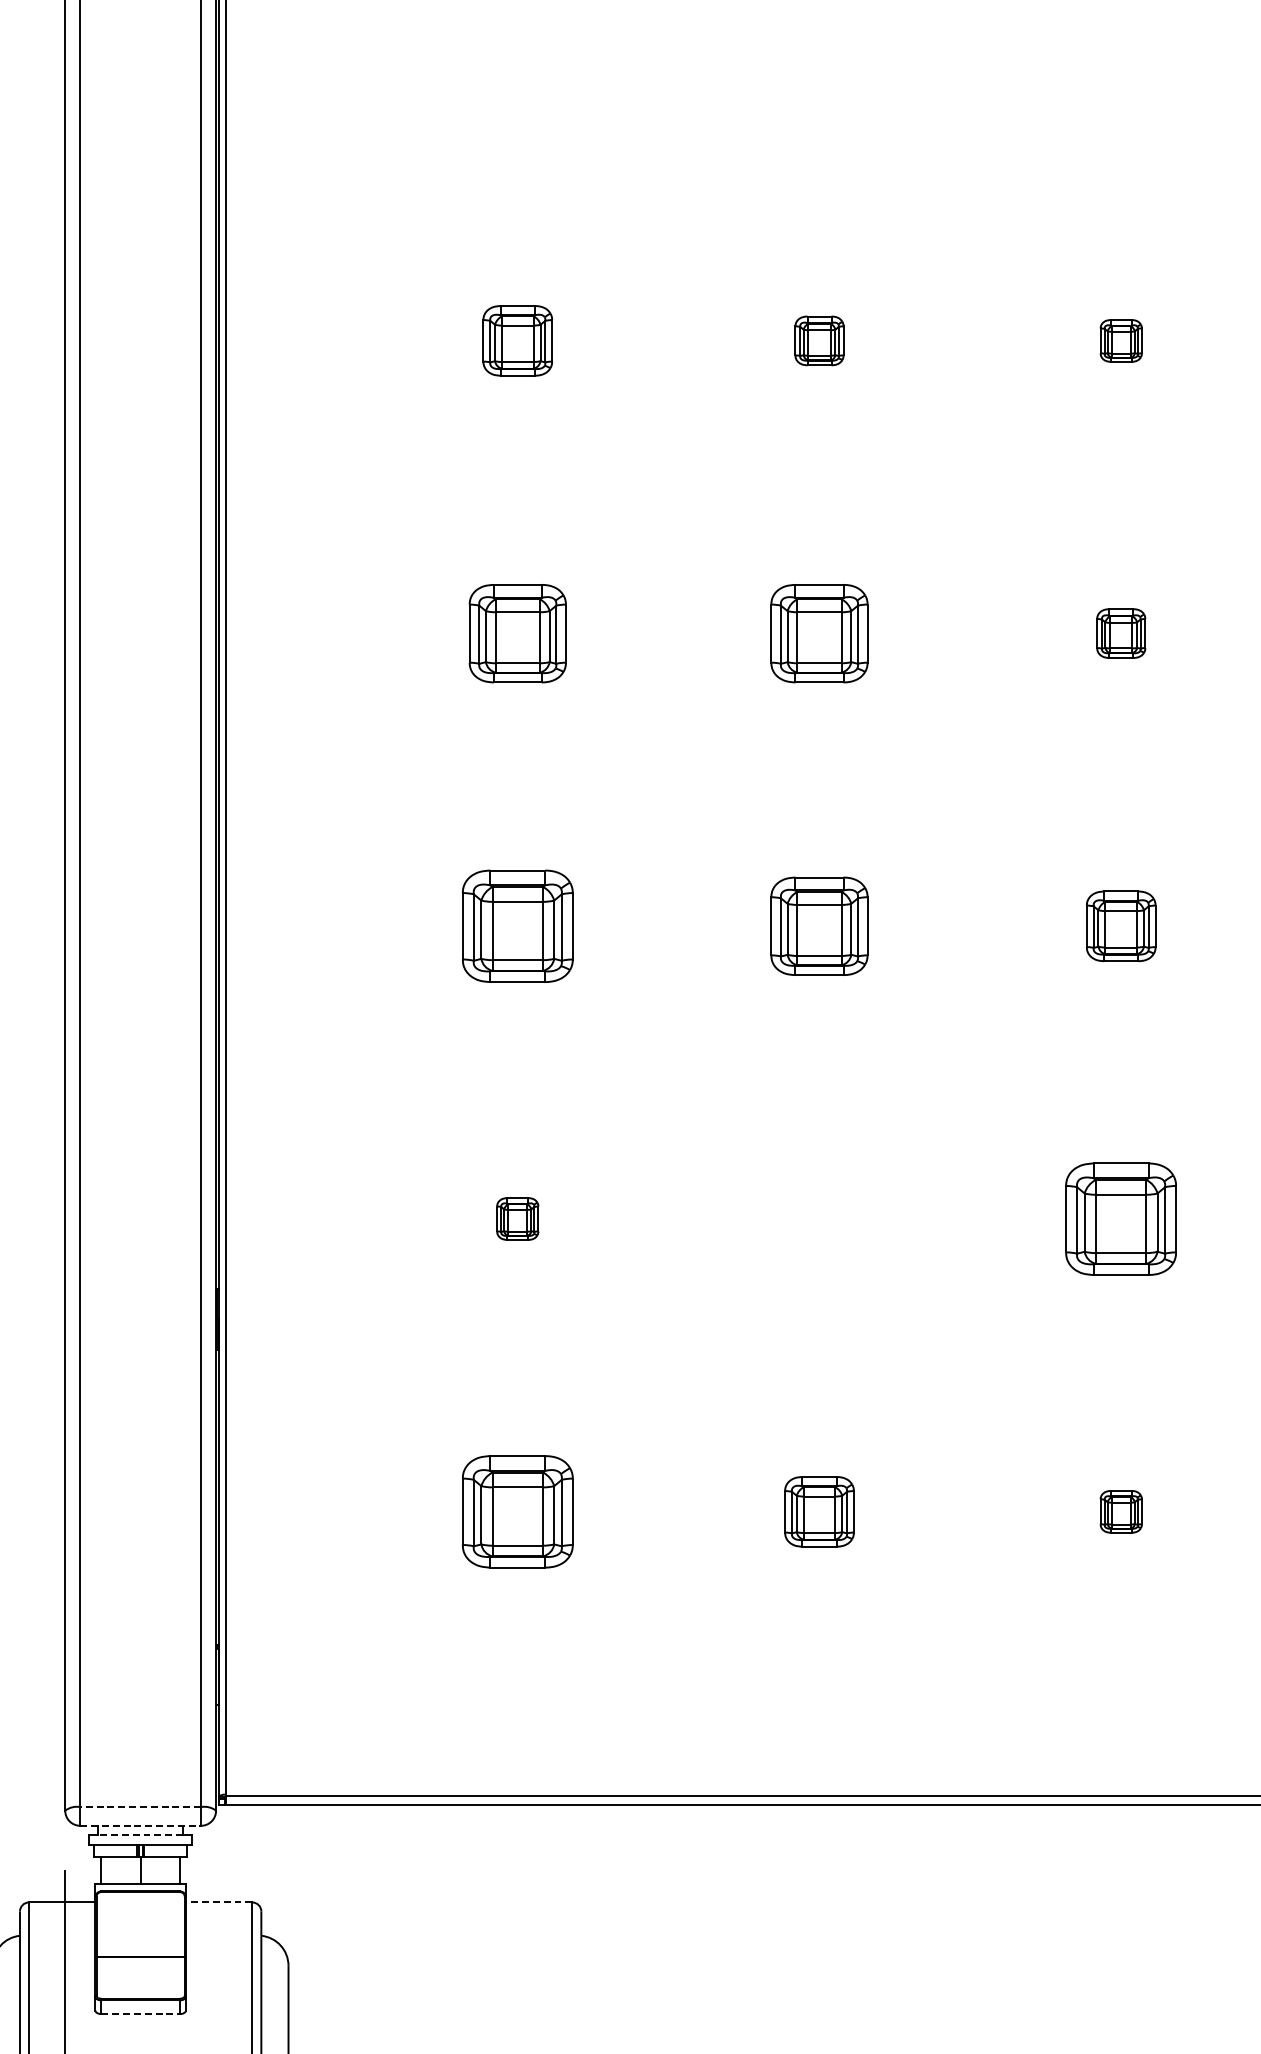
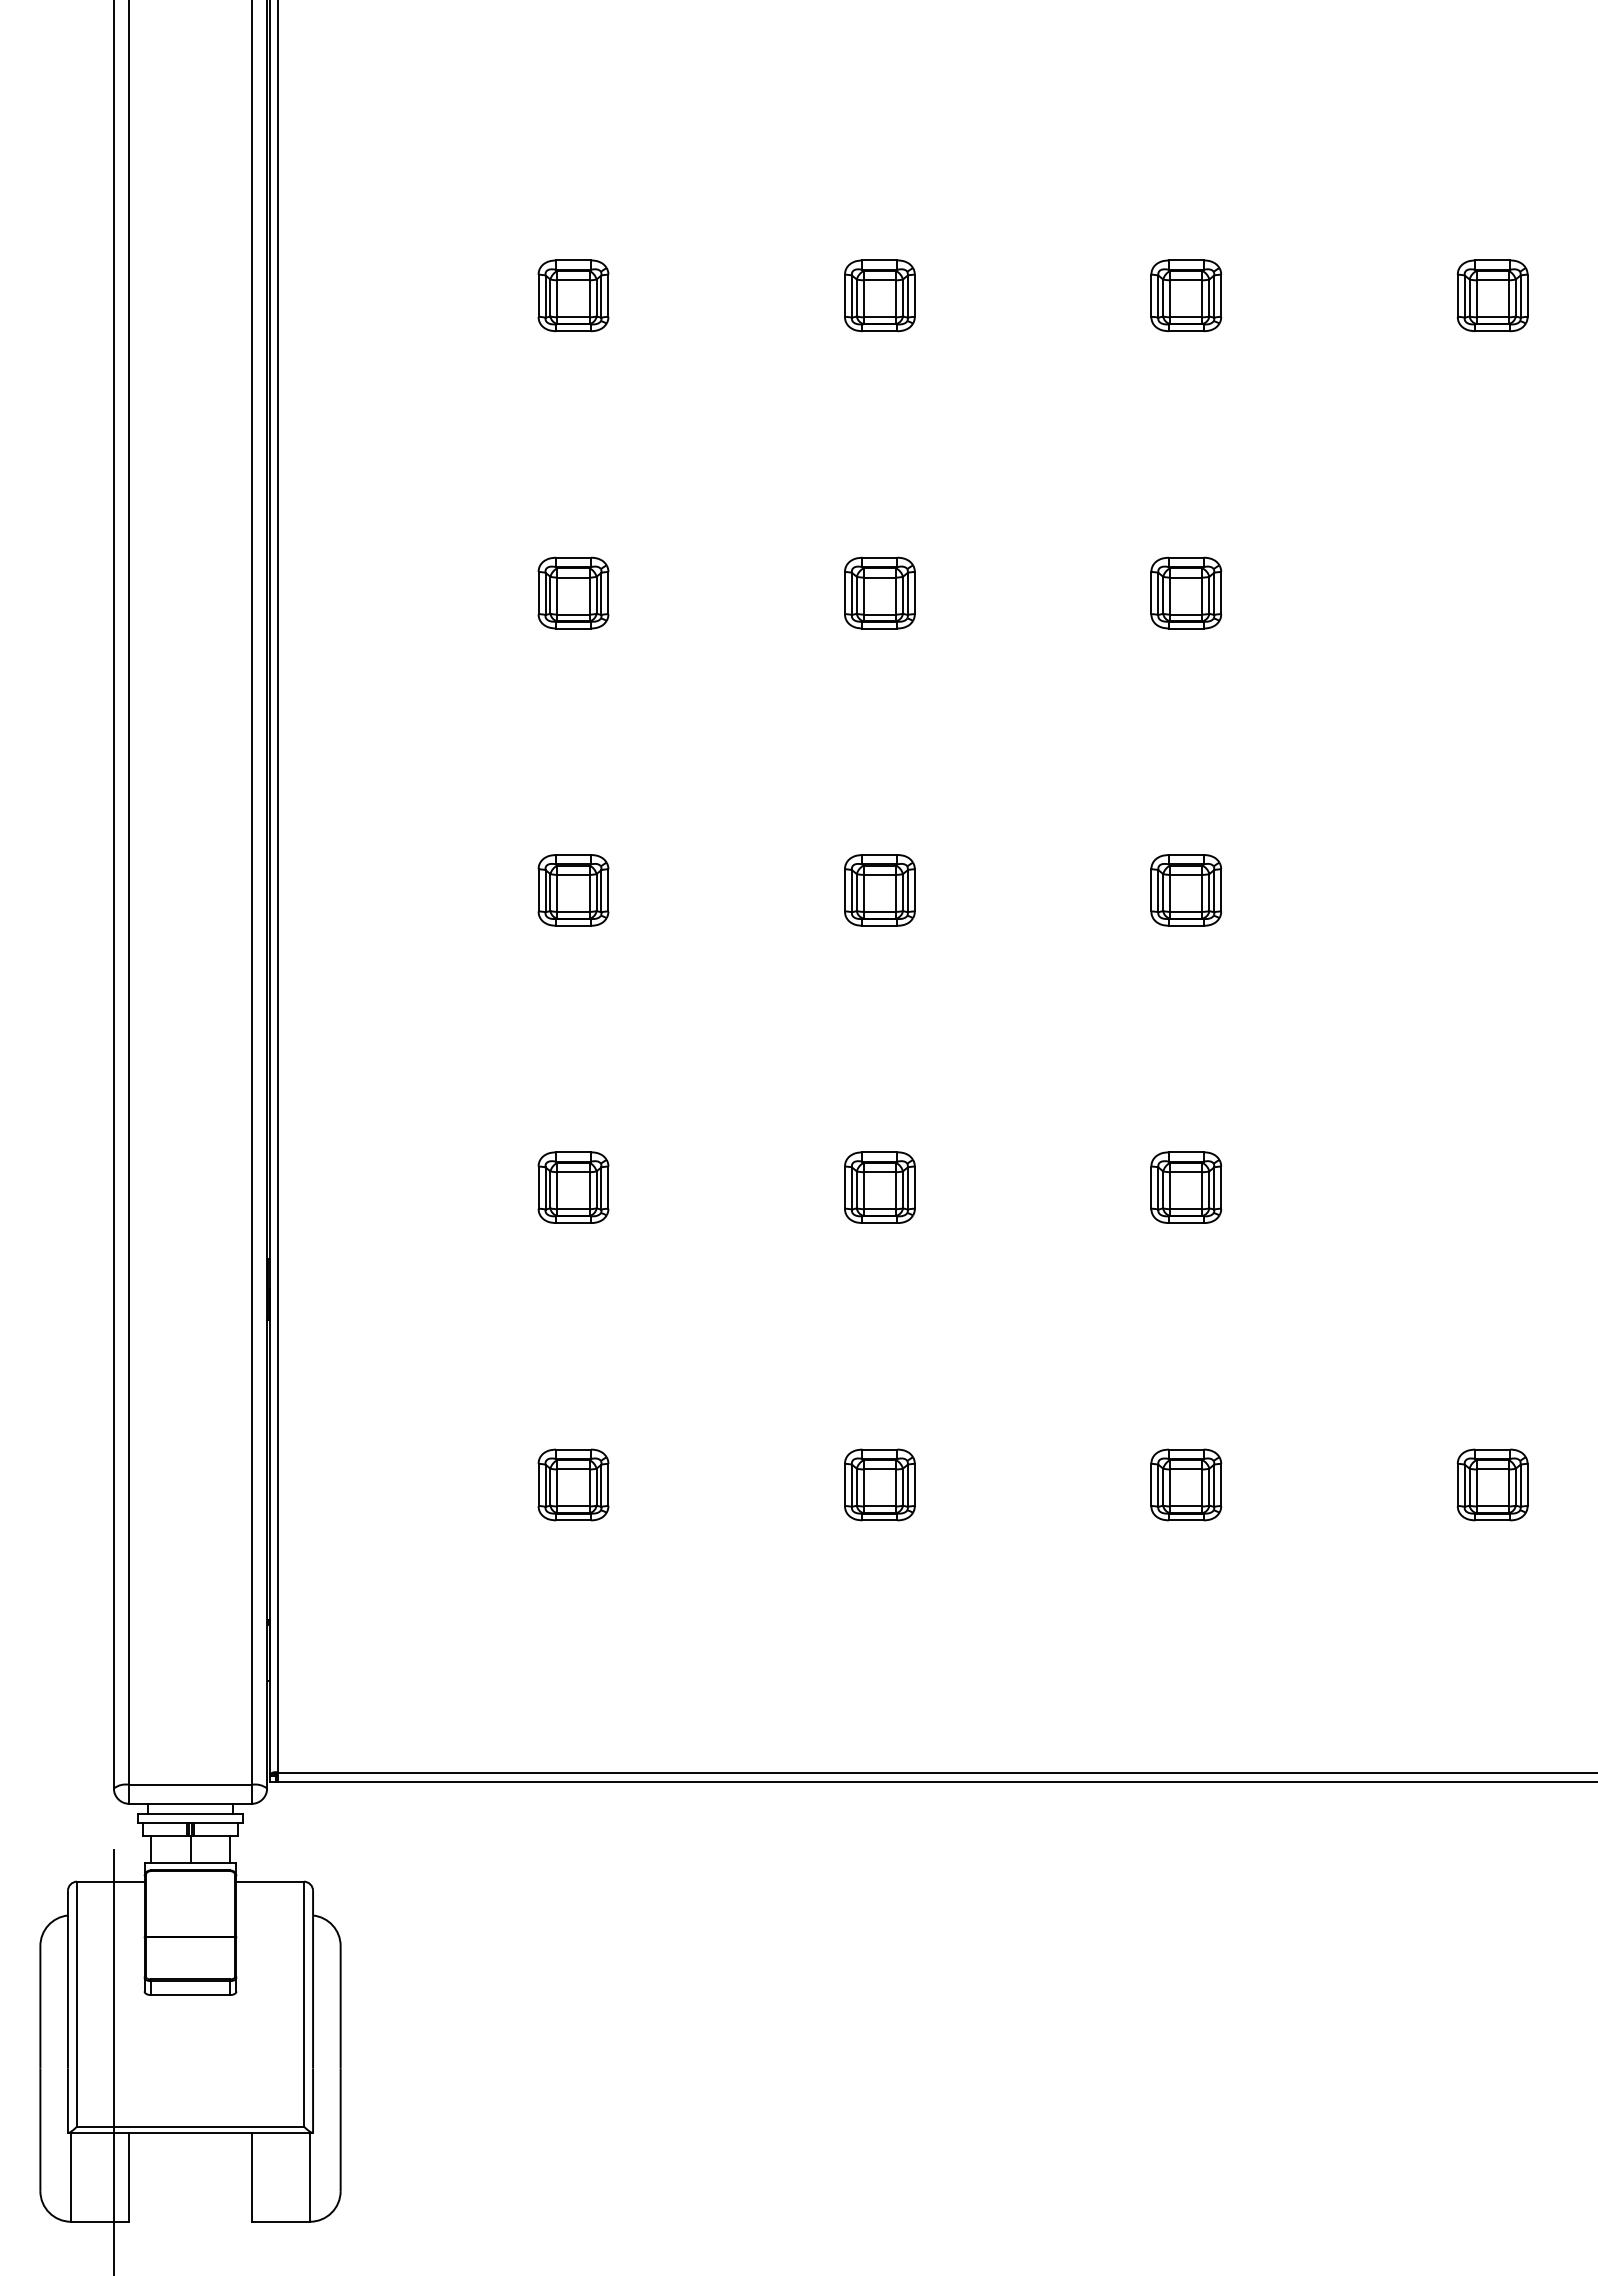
part: (819, 340) -> (879, 295), size x1.43
part: (1121, 340) -> (1186, 295), size x1.67
part: (517, 633) -> (573, 592), size x0.71
part: (819, 633) -> (879, 592), size x0.71
part: (1121, 633) -> (1186, 592), size x1.43
part: (517, 926) -> (573, 890), size x0.62
part: (819, 926) -> (879, 890), size x0.71
part: (517, 1218) -> (573, 1187), size x1.67
part: (819, 1218) -> (879, 1187), added
part: (1121, 1218) -> (1186, 1187), size x0.62
part: (517, 1511) -> (573, 1484), size x0.62
part: (1121, 1511) -> (1186, 1484), size x1.67
line: (140, 1806) -> (190, 1784), dashed -> solid
line: (141, 1825) -> (191, 1803), dashed -> solid
line: (140, 1835) -> (190, 1813), dashed -> solid
line: (219, 1902) -> (270, 1881), dashed -> solid
line: (140, 2014) -> (190, 1995), dashed -> solid

